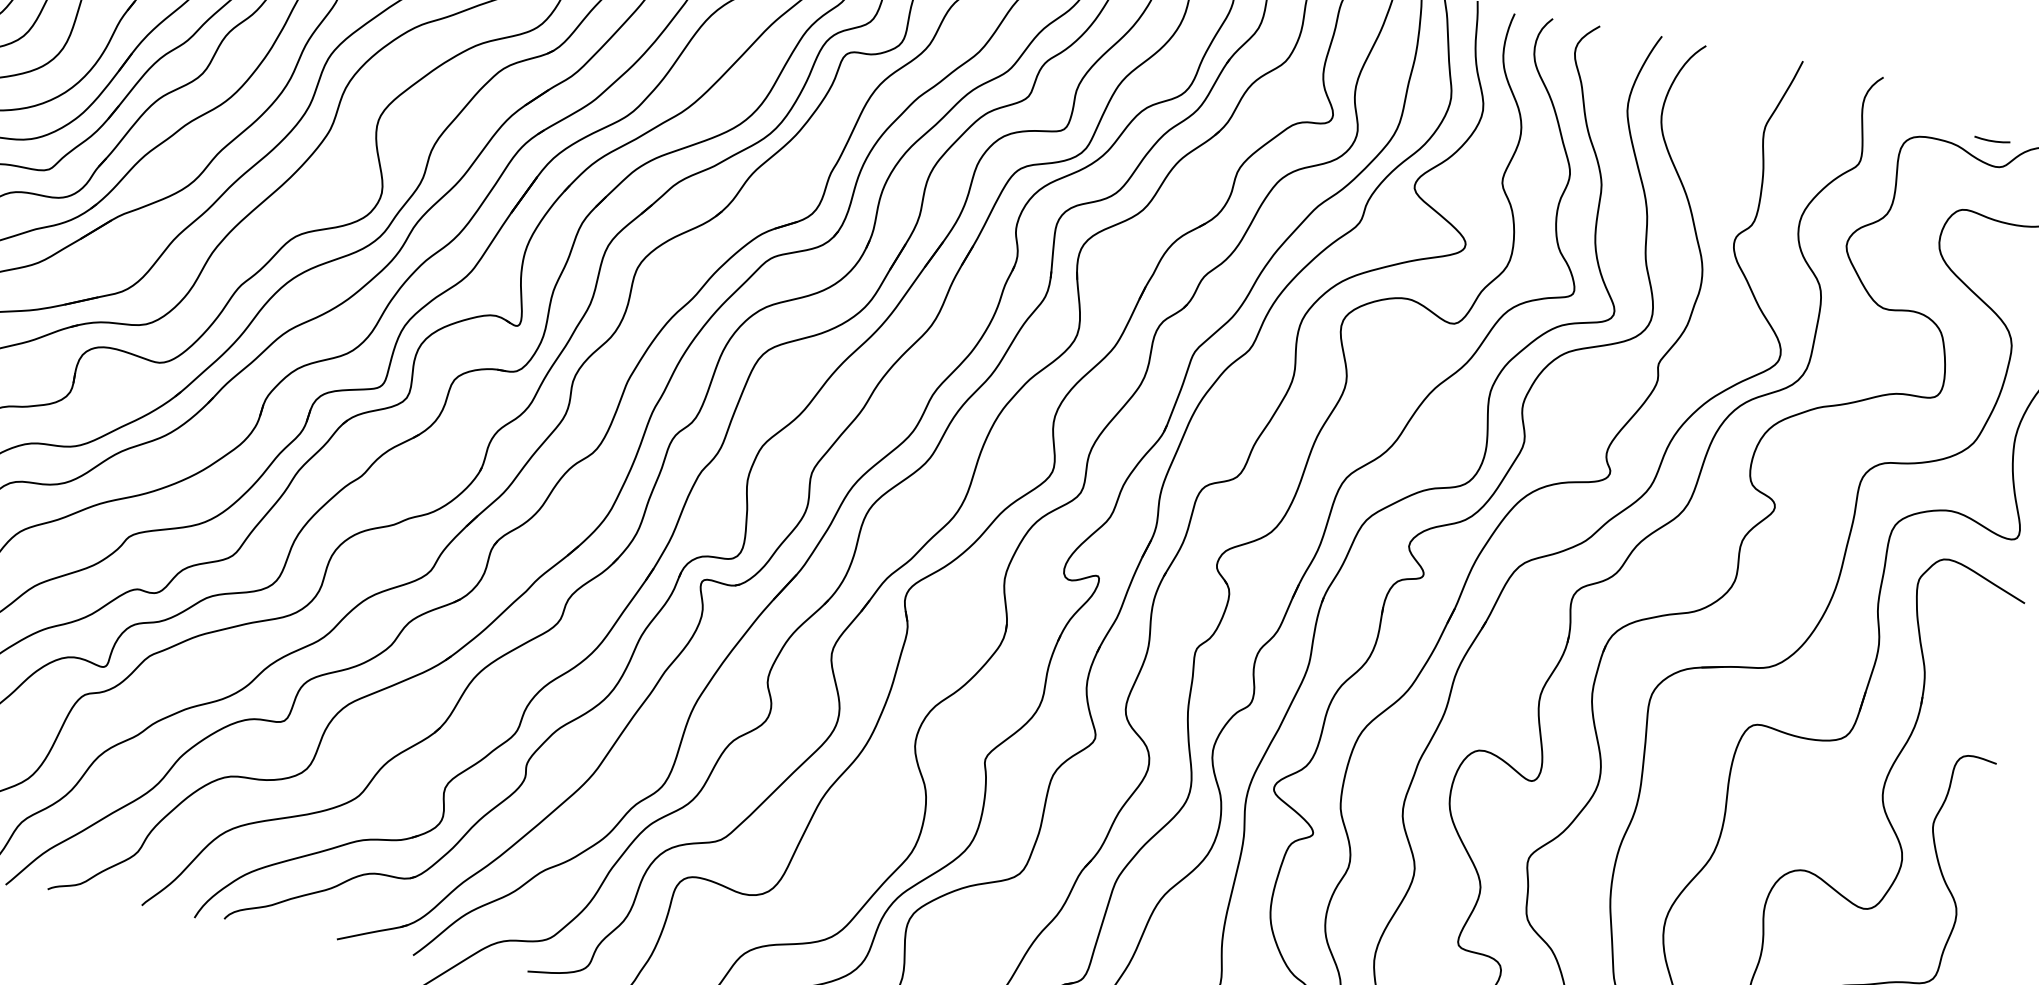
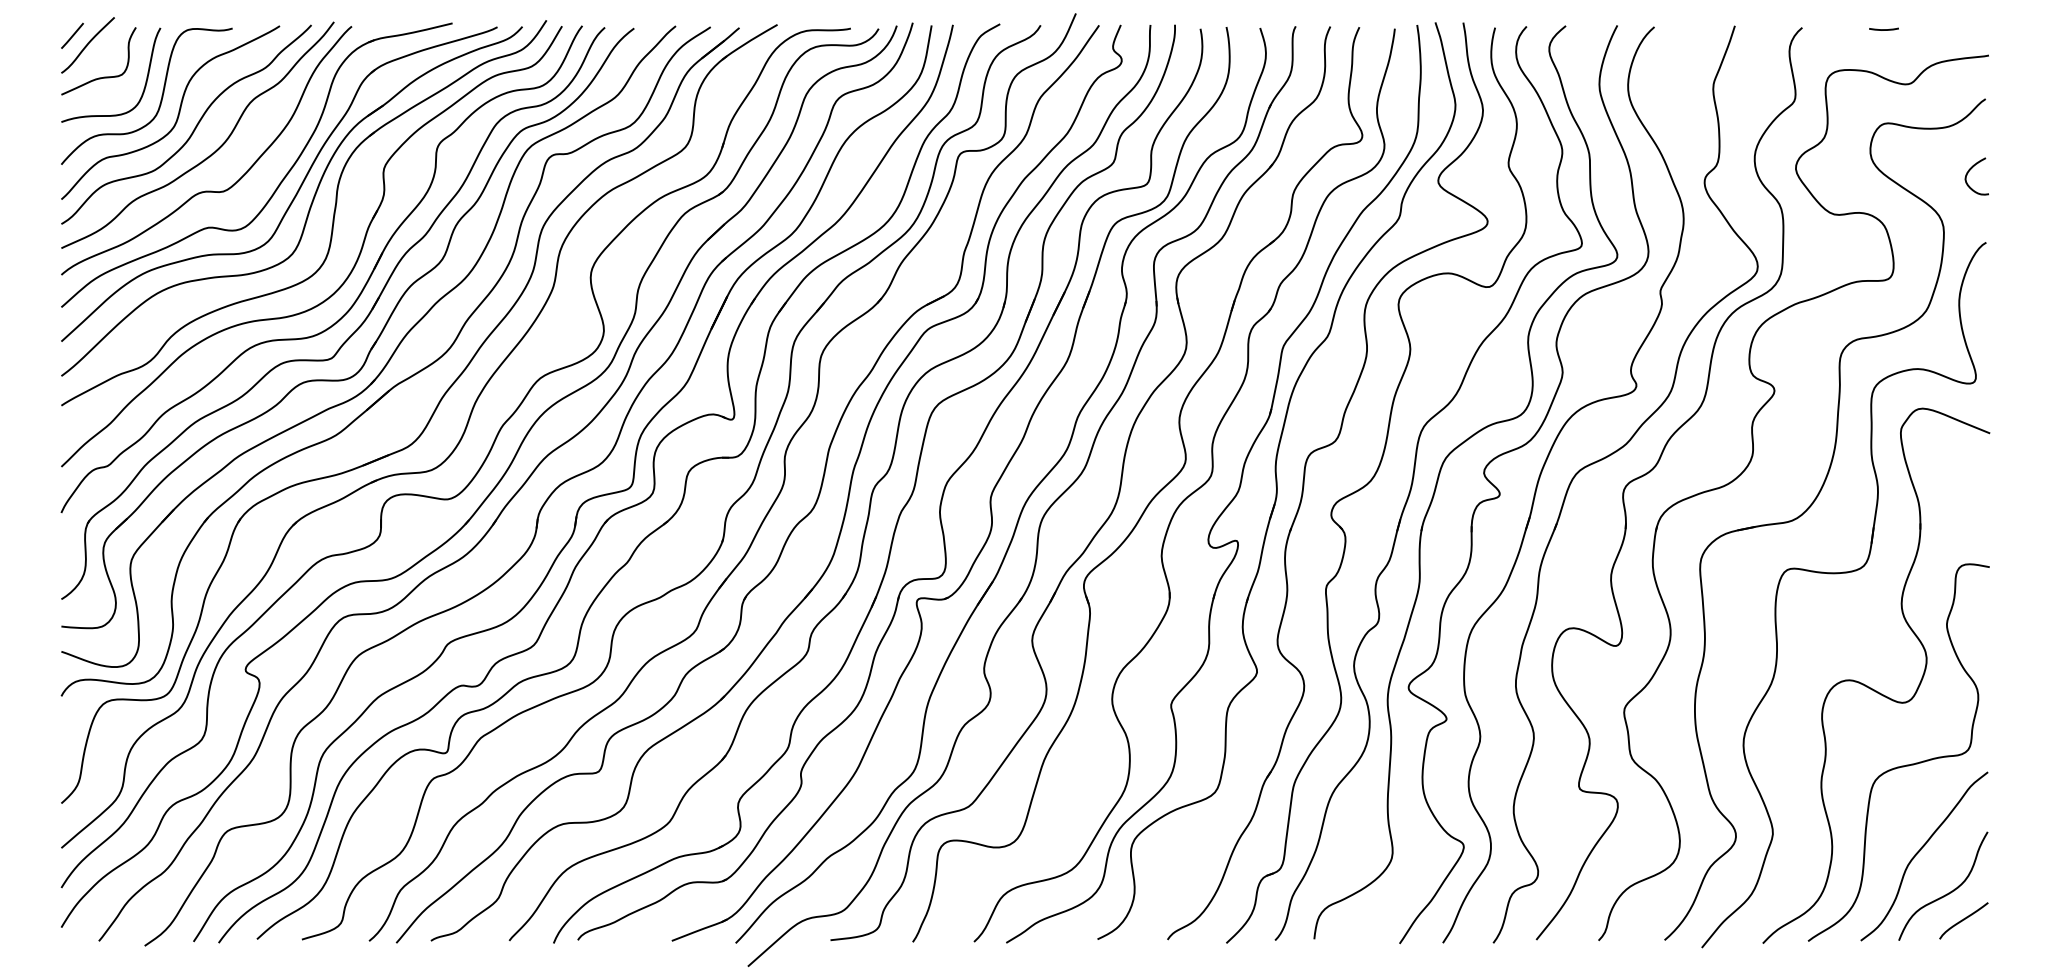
line: (1991, 140) -> (1883, 29), moved

